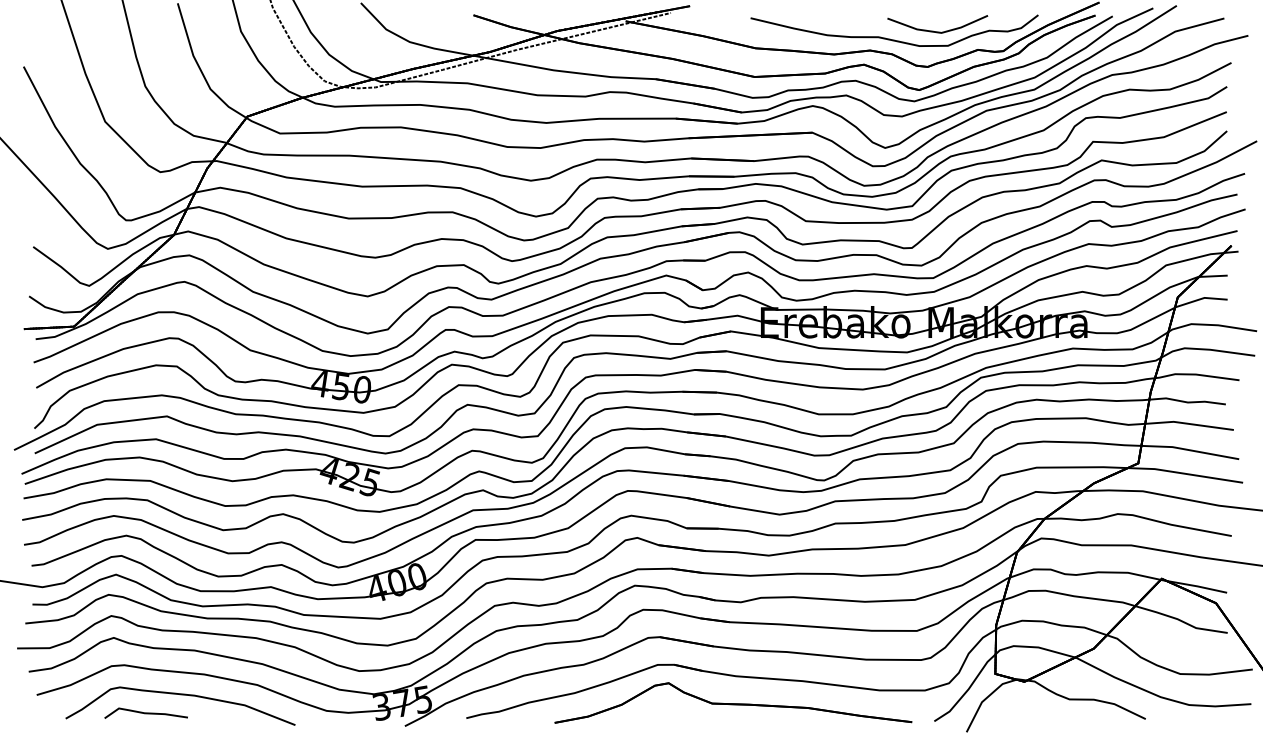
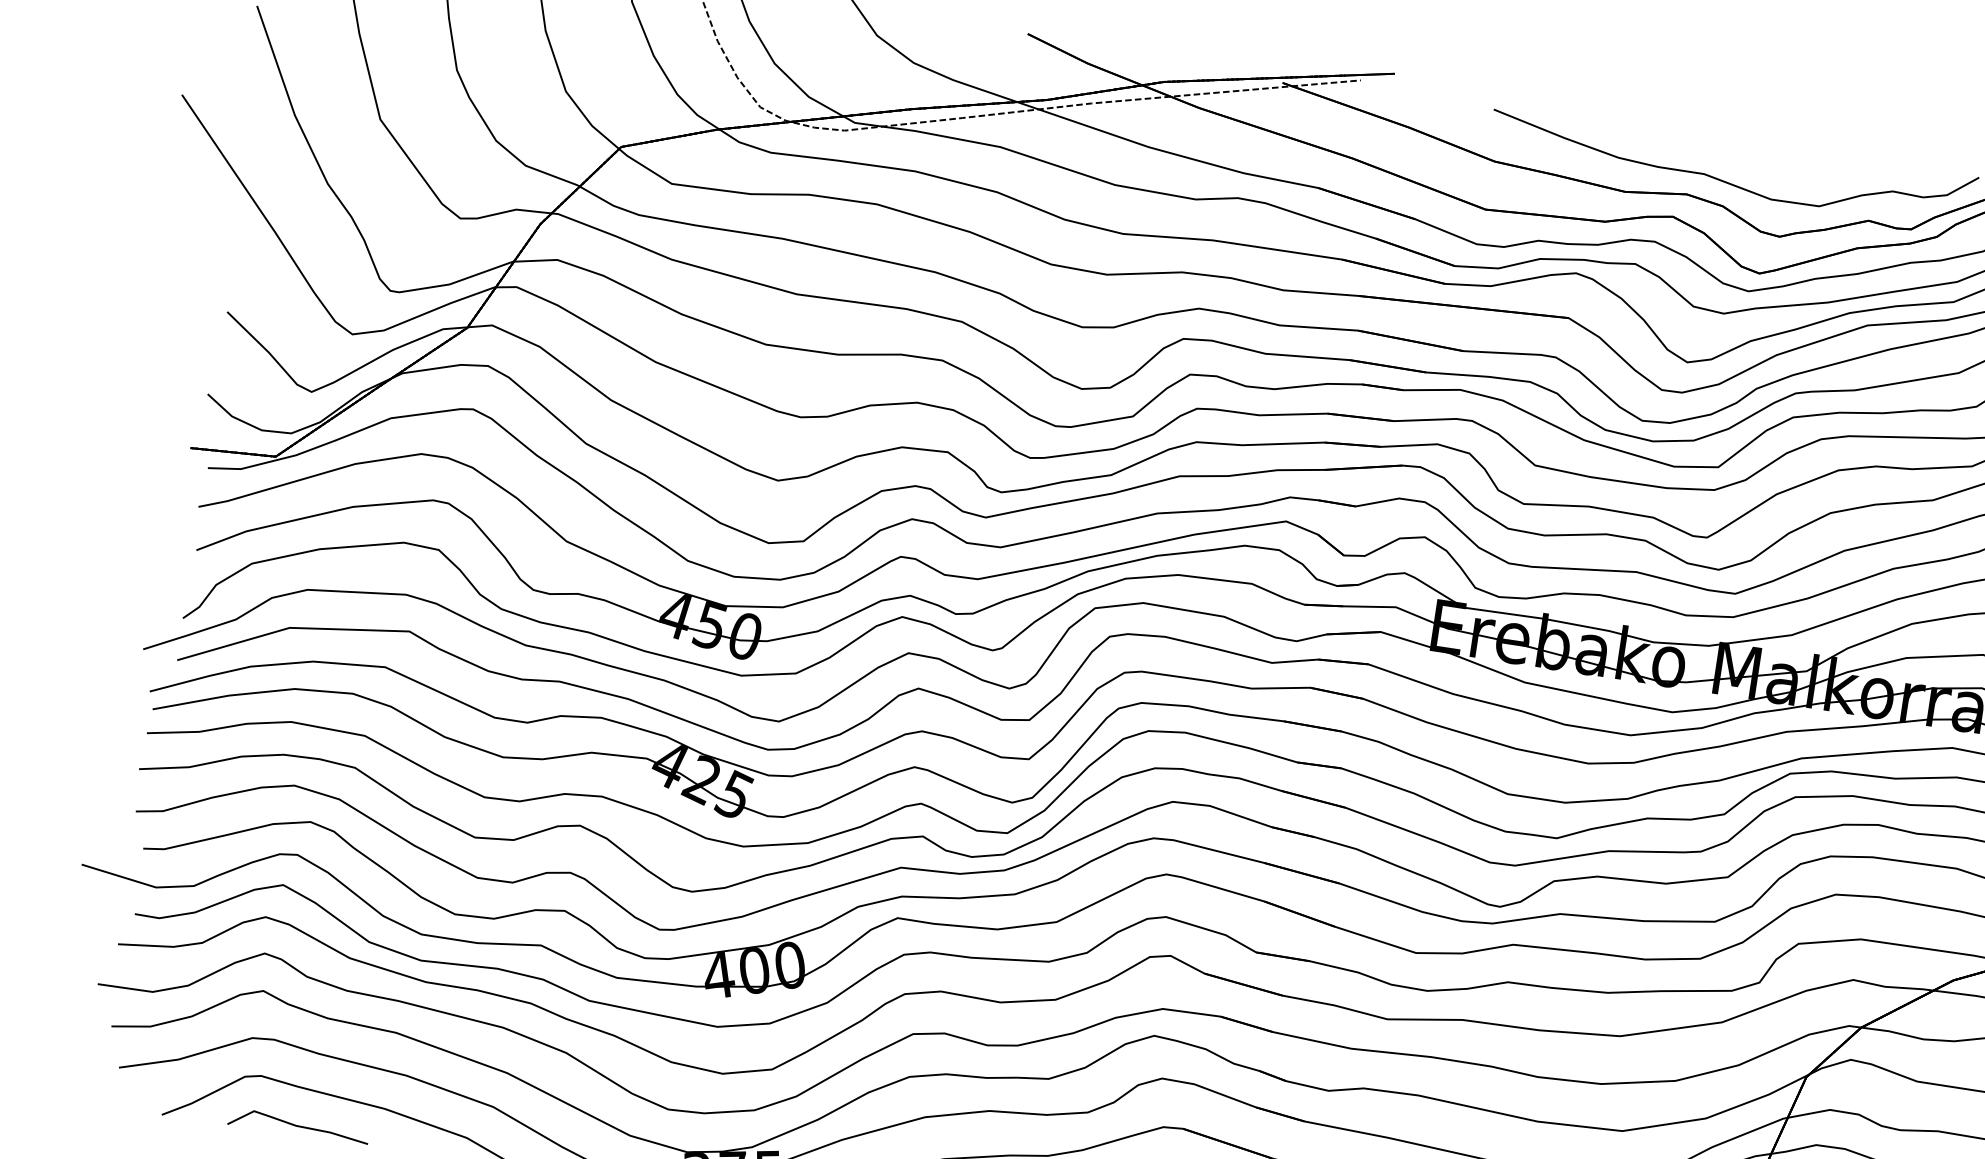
part: (937, 31) -> (1805, 179), removed

